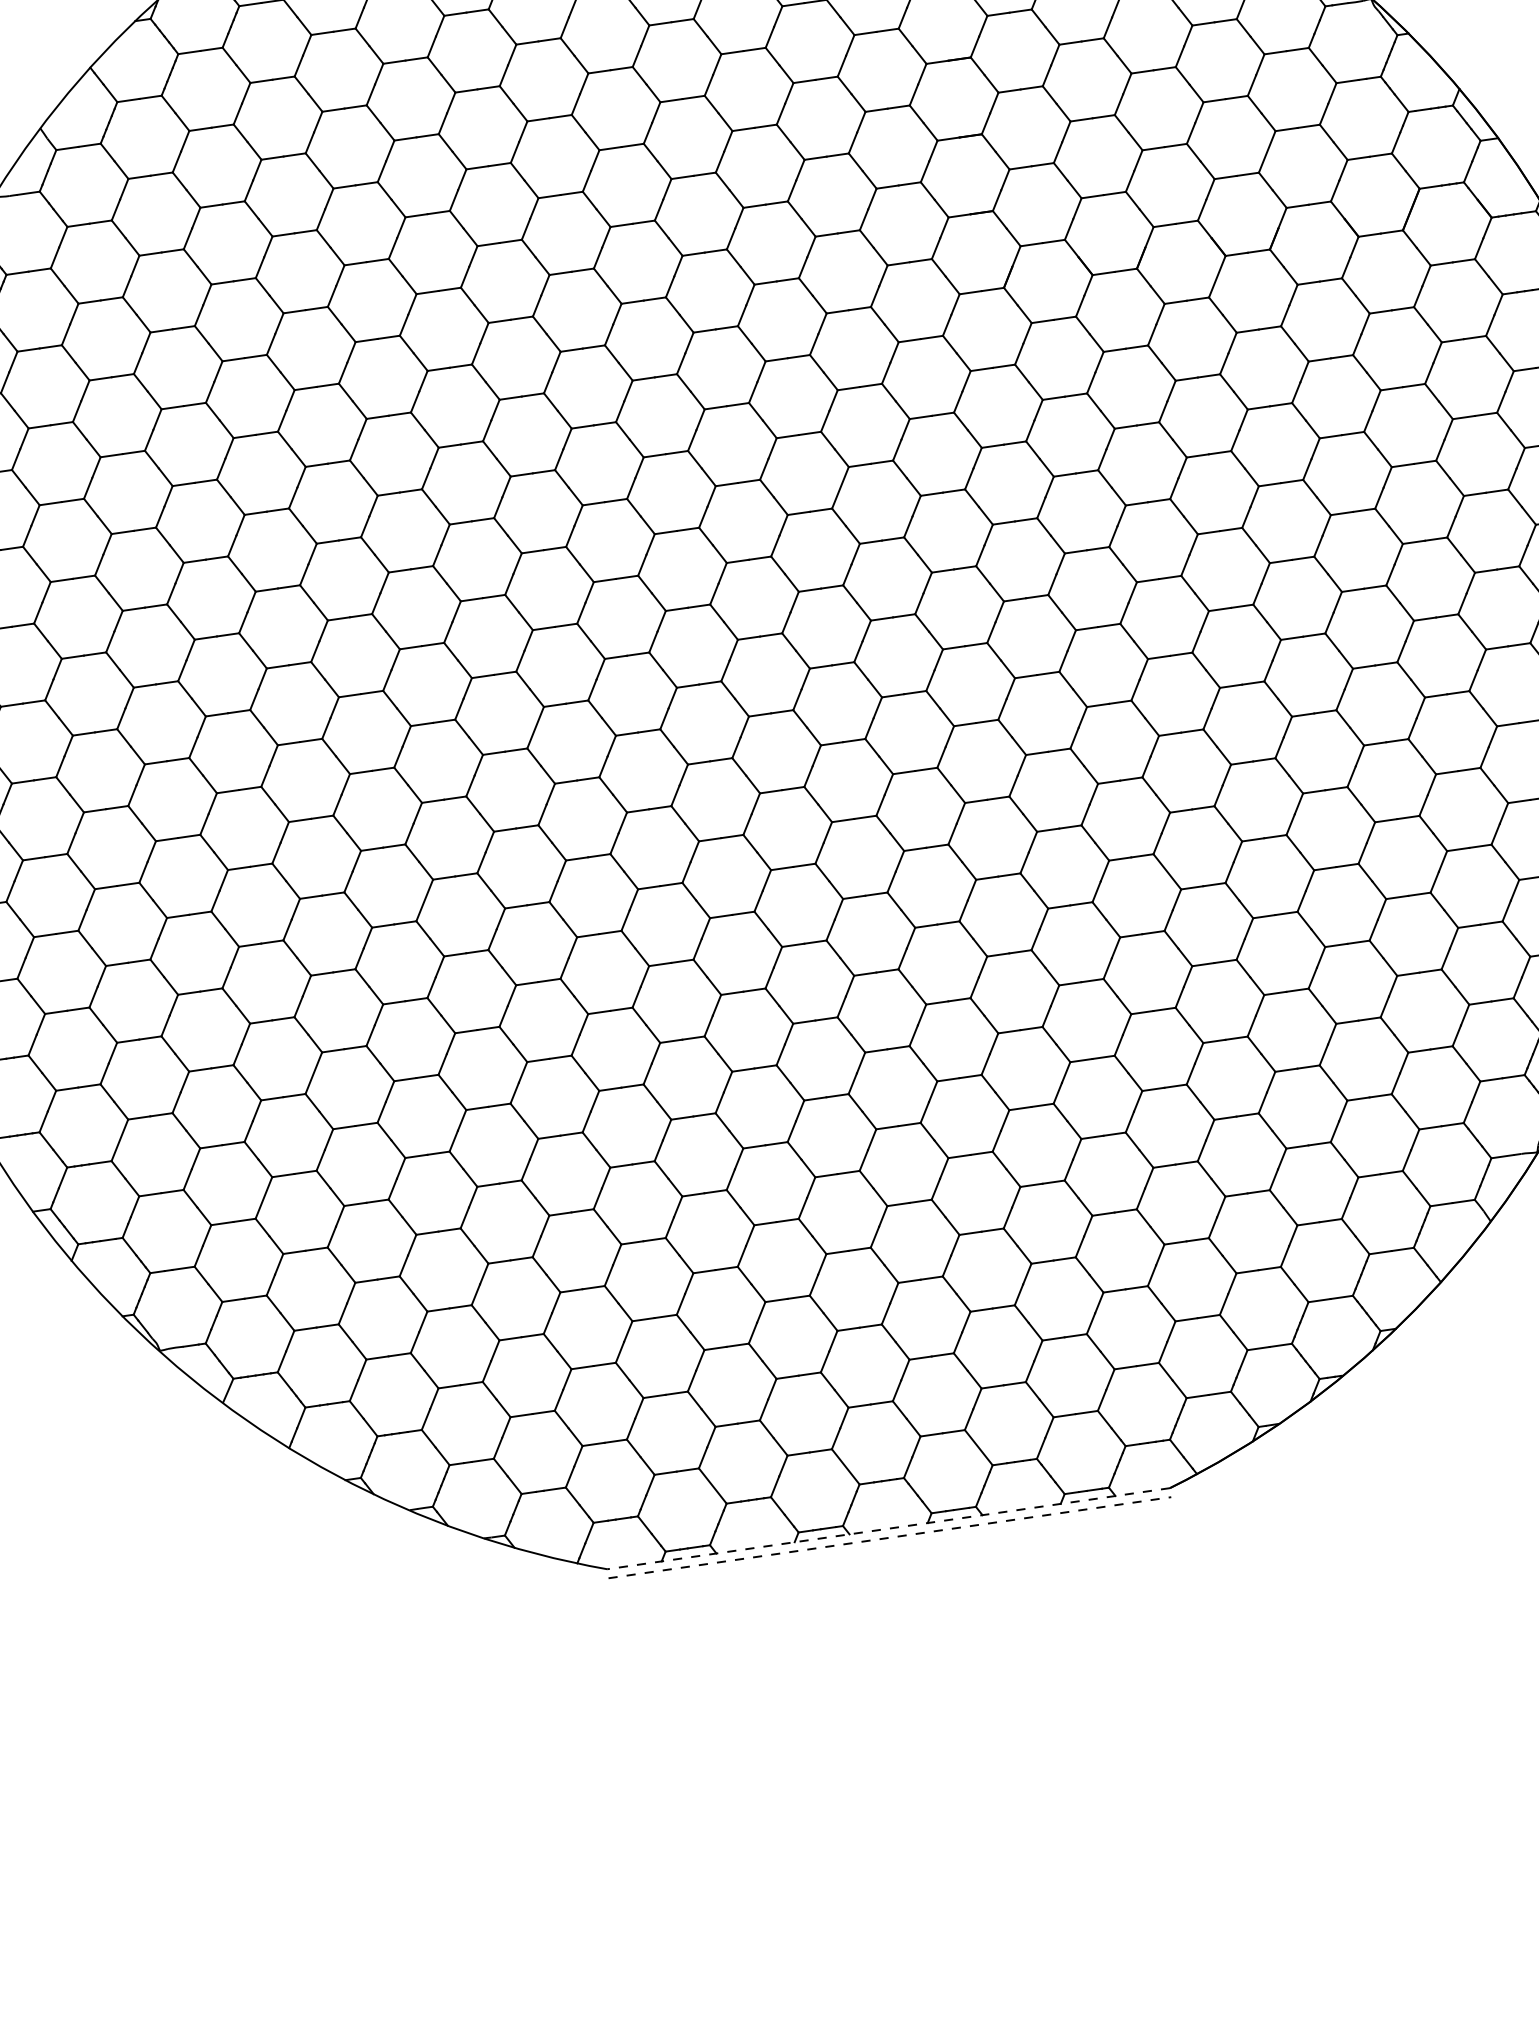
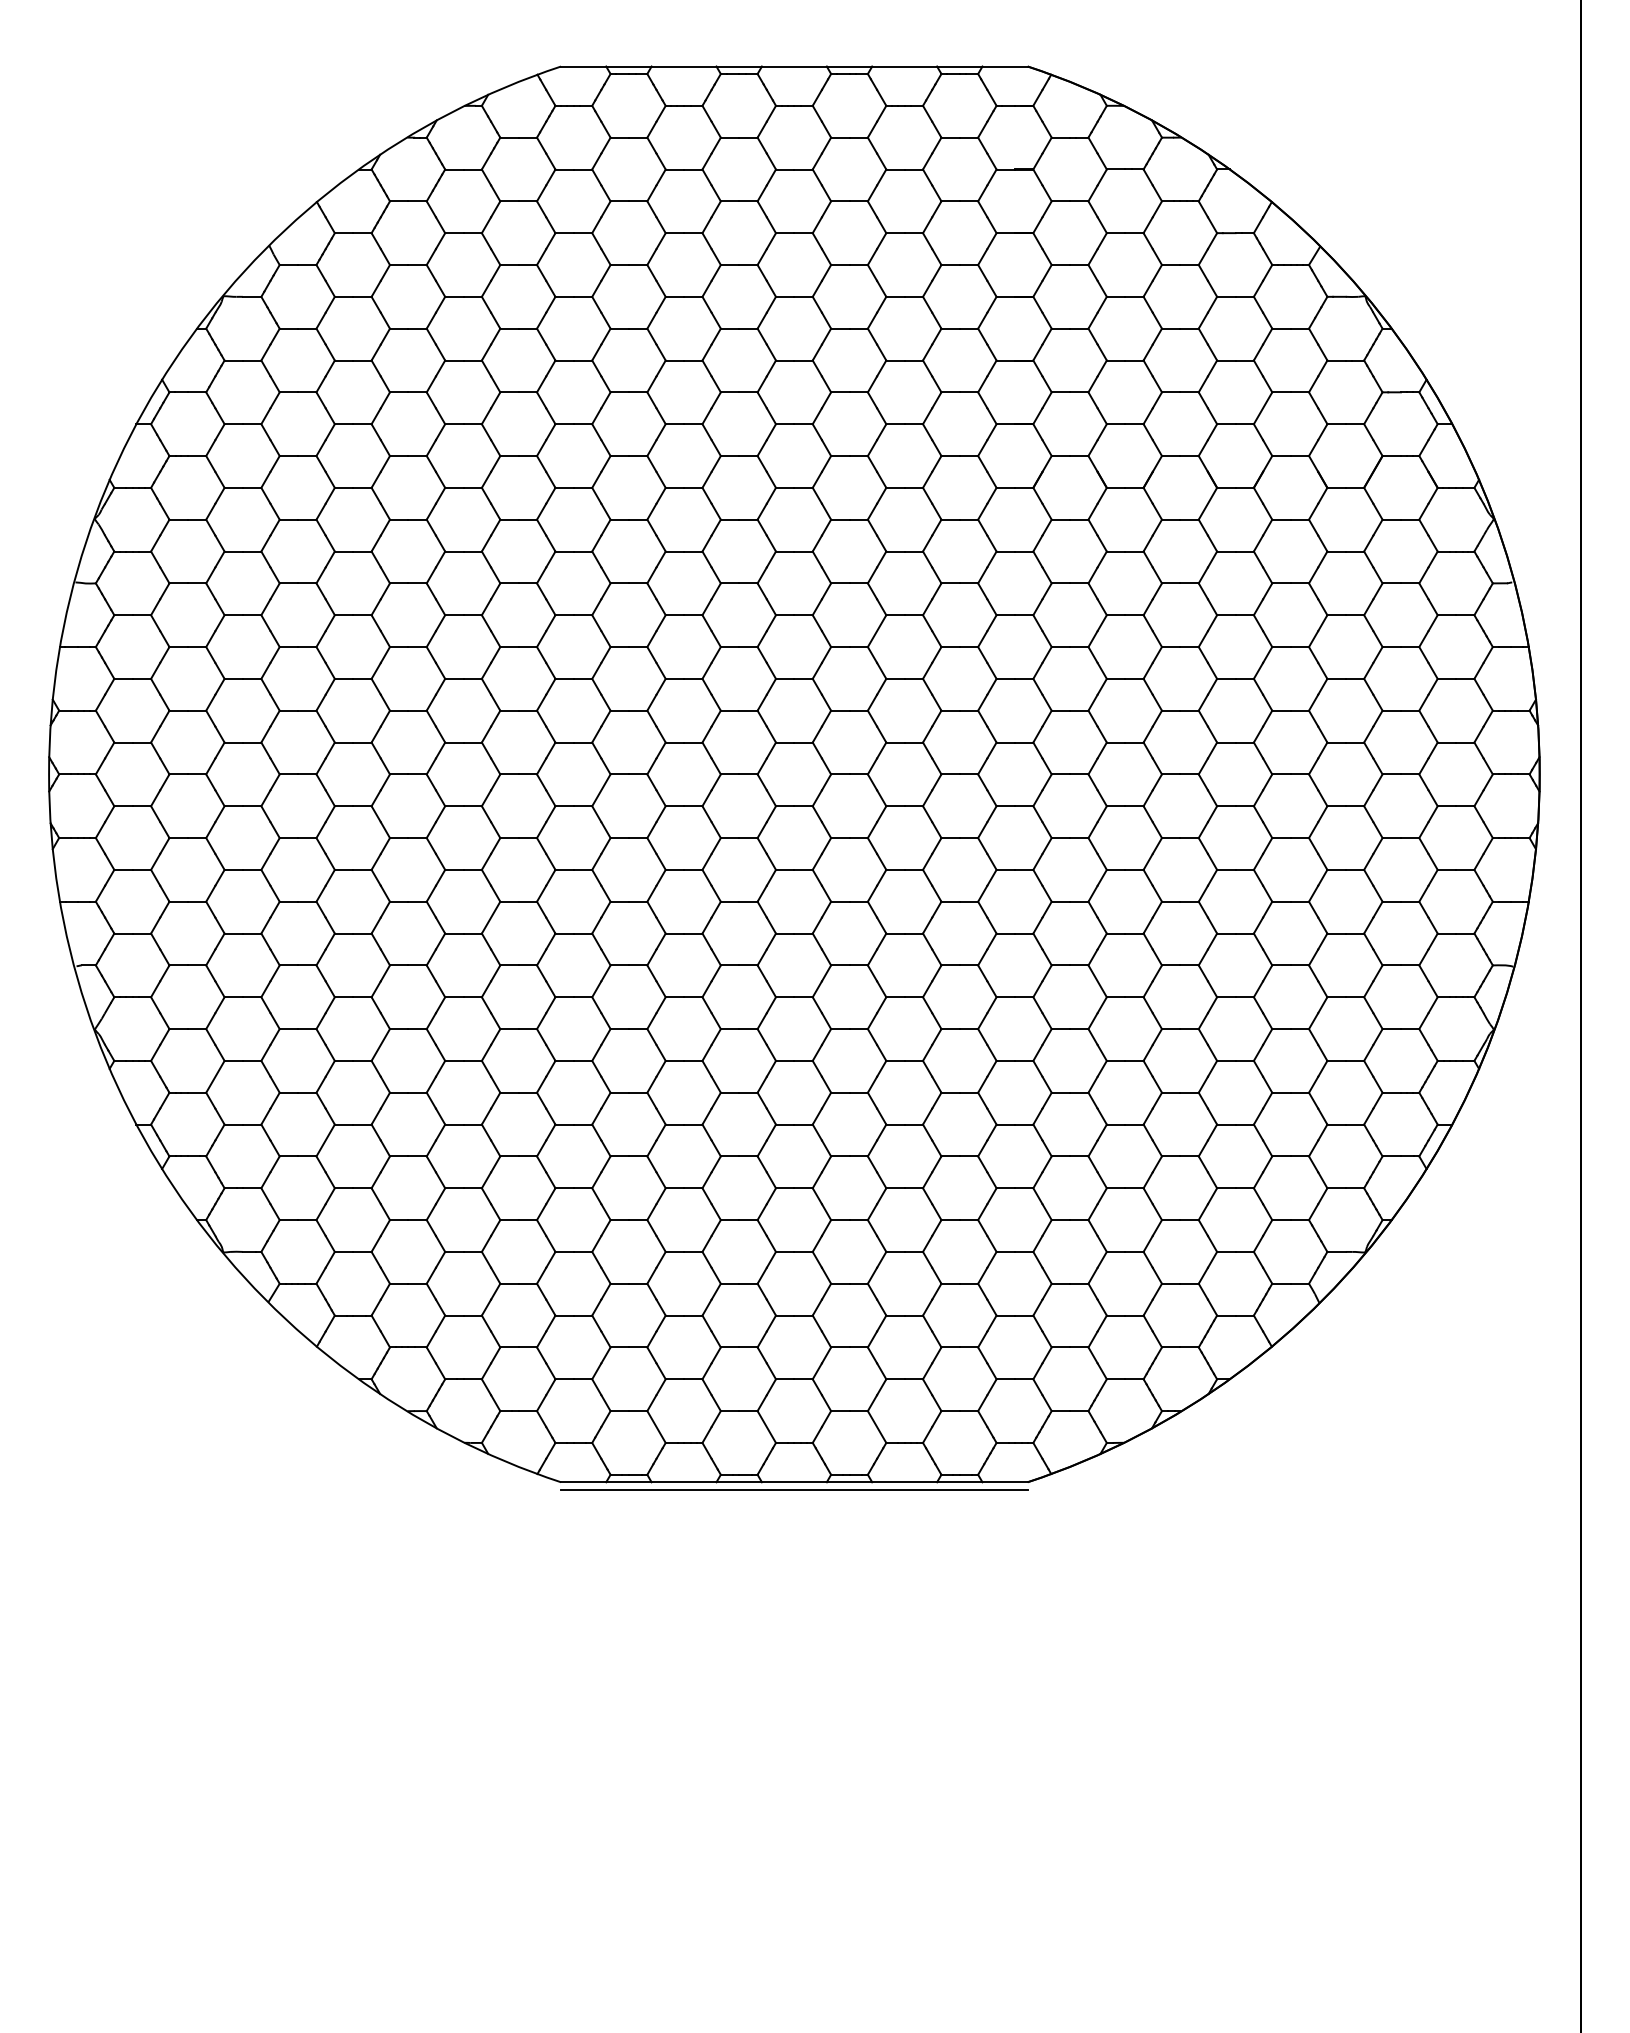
line: (887, 1529) -> (793, 1482), dashed -> solid
line: (890, 1537) -> (794, 1489), dashed -> solid

